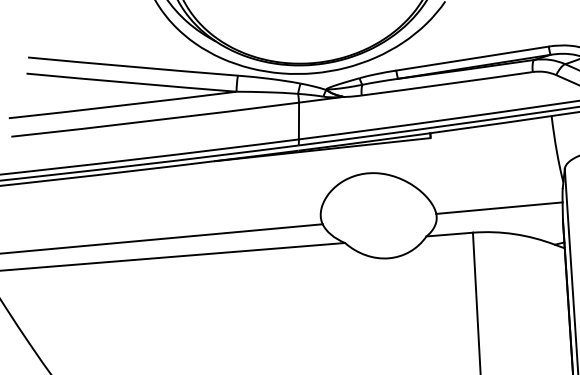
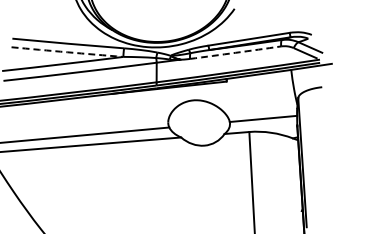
arc: (131, 83) -> (67, 52), solid -> dashed
arc: (446, 83) -> (235, 52), solid -> dashed

